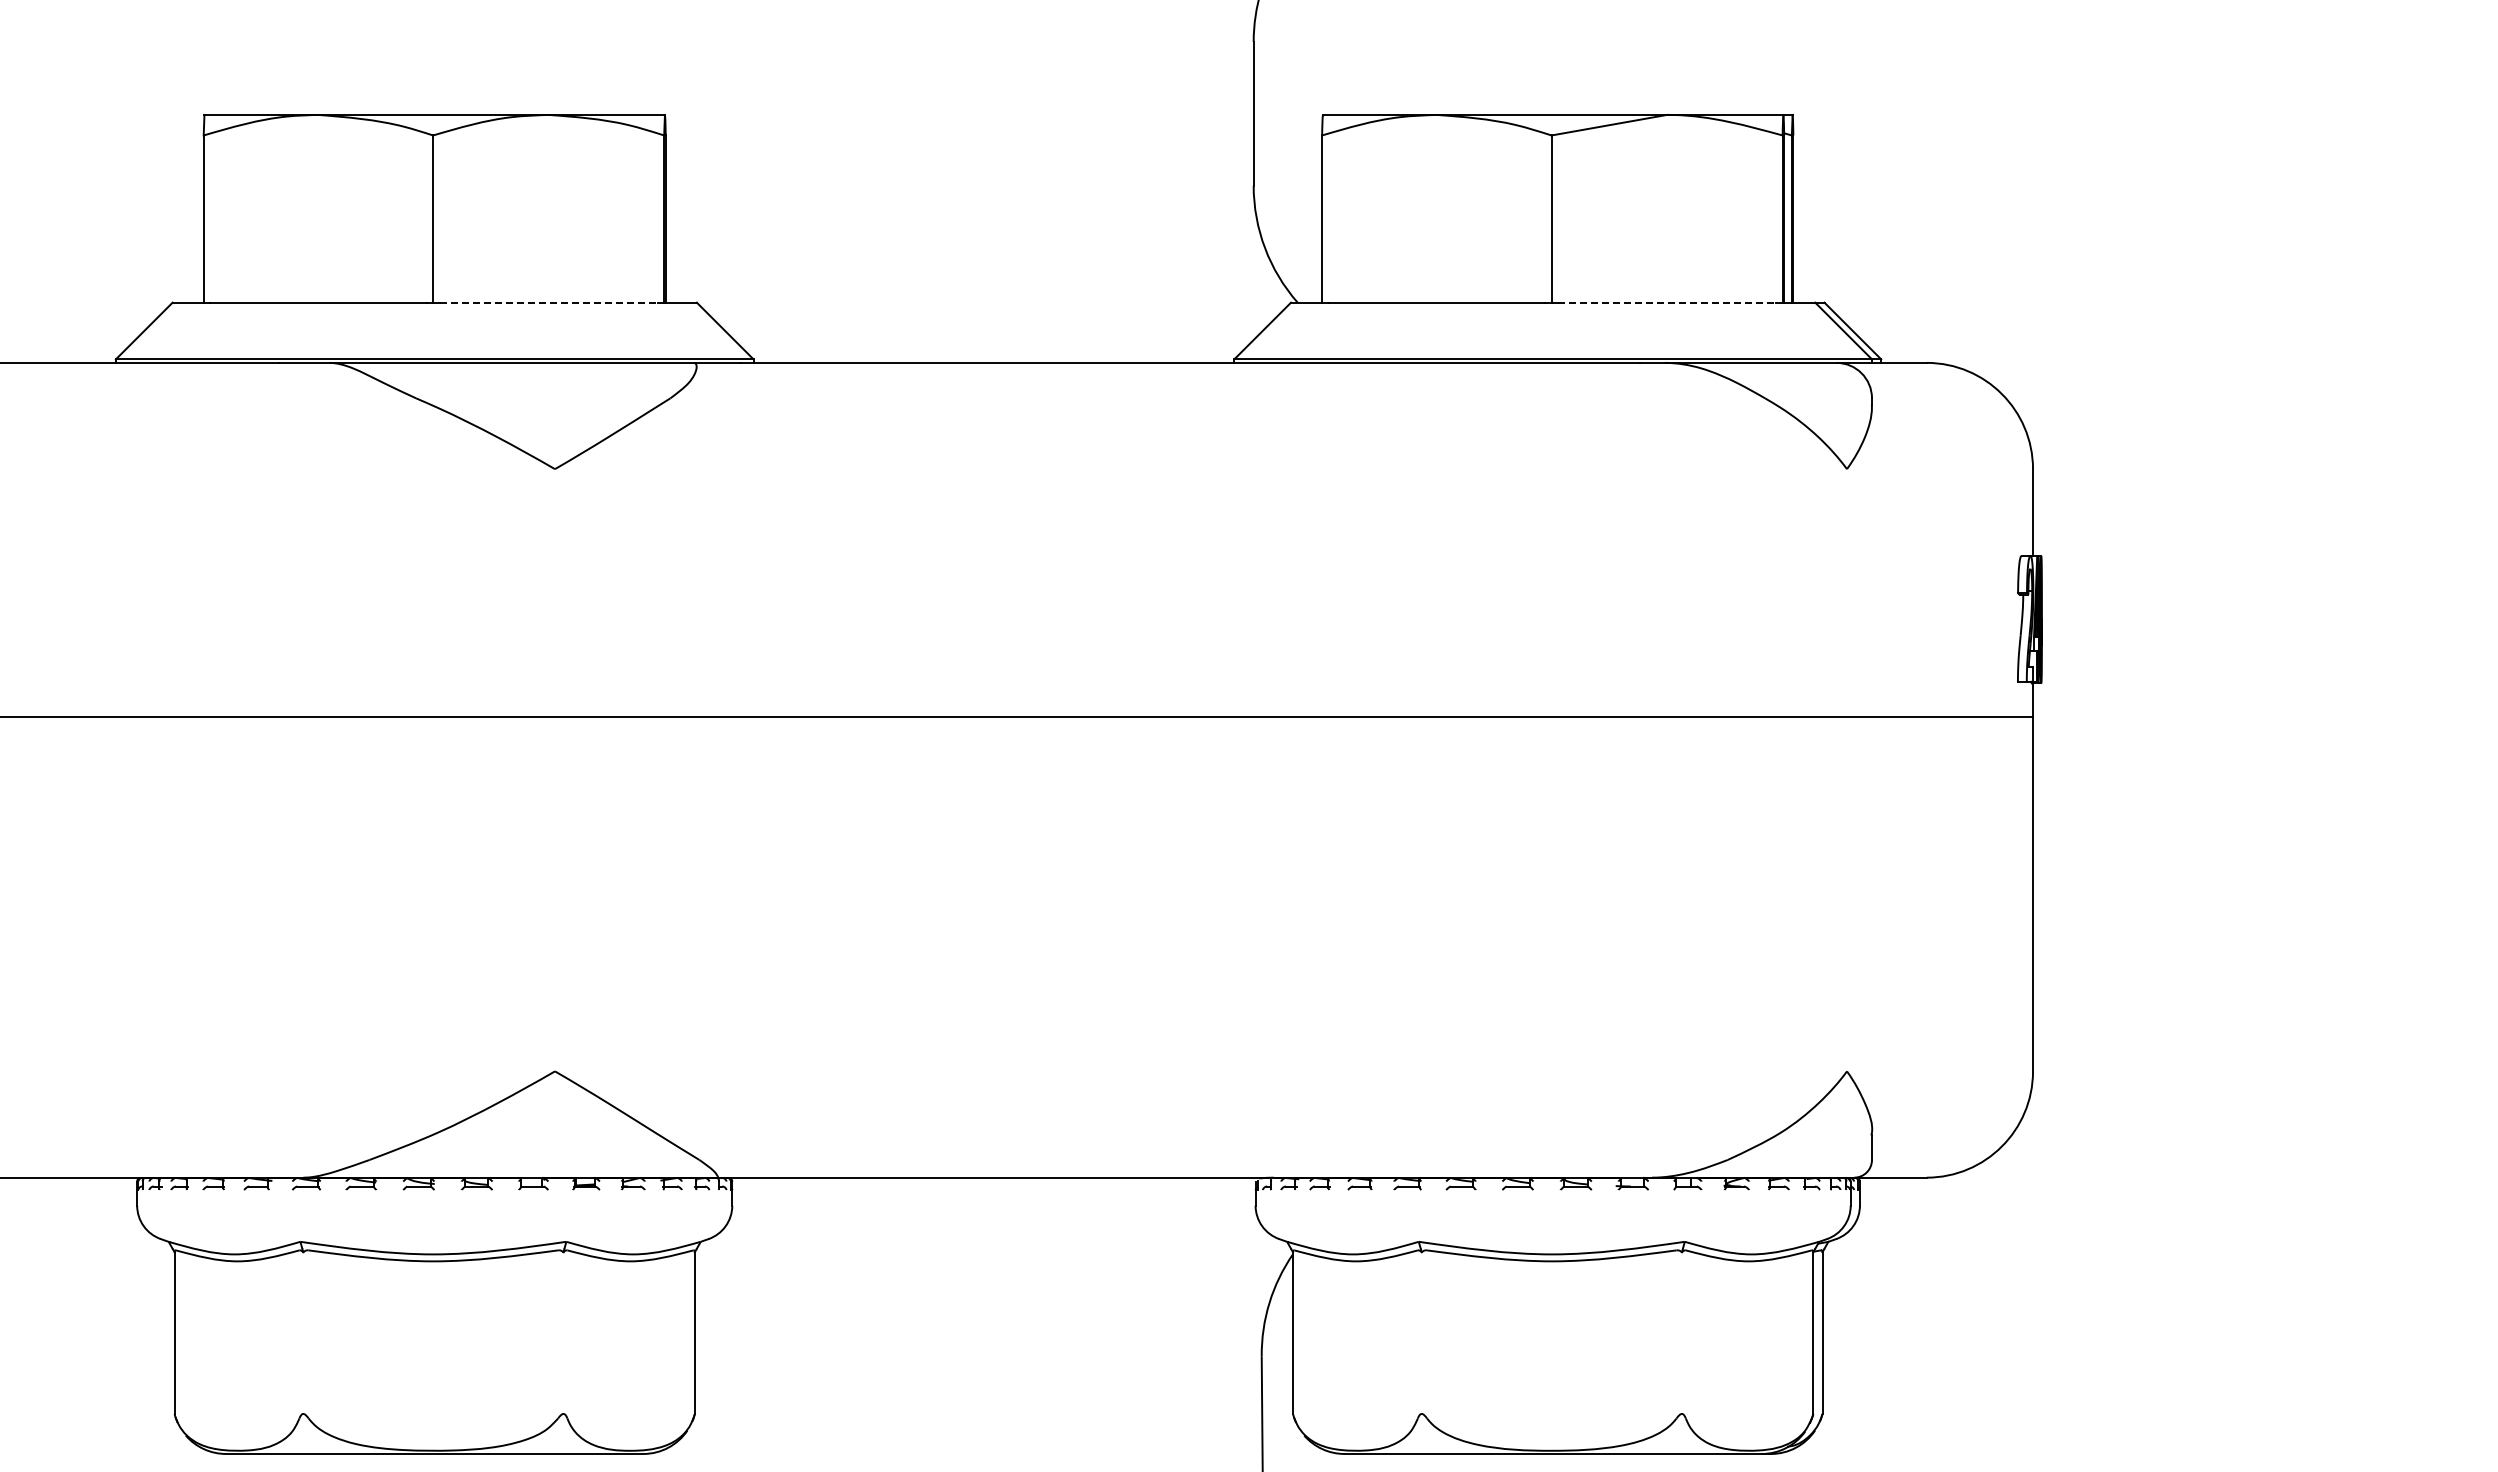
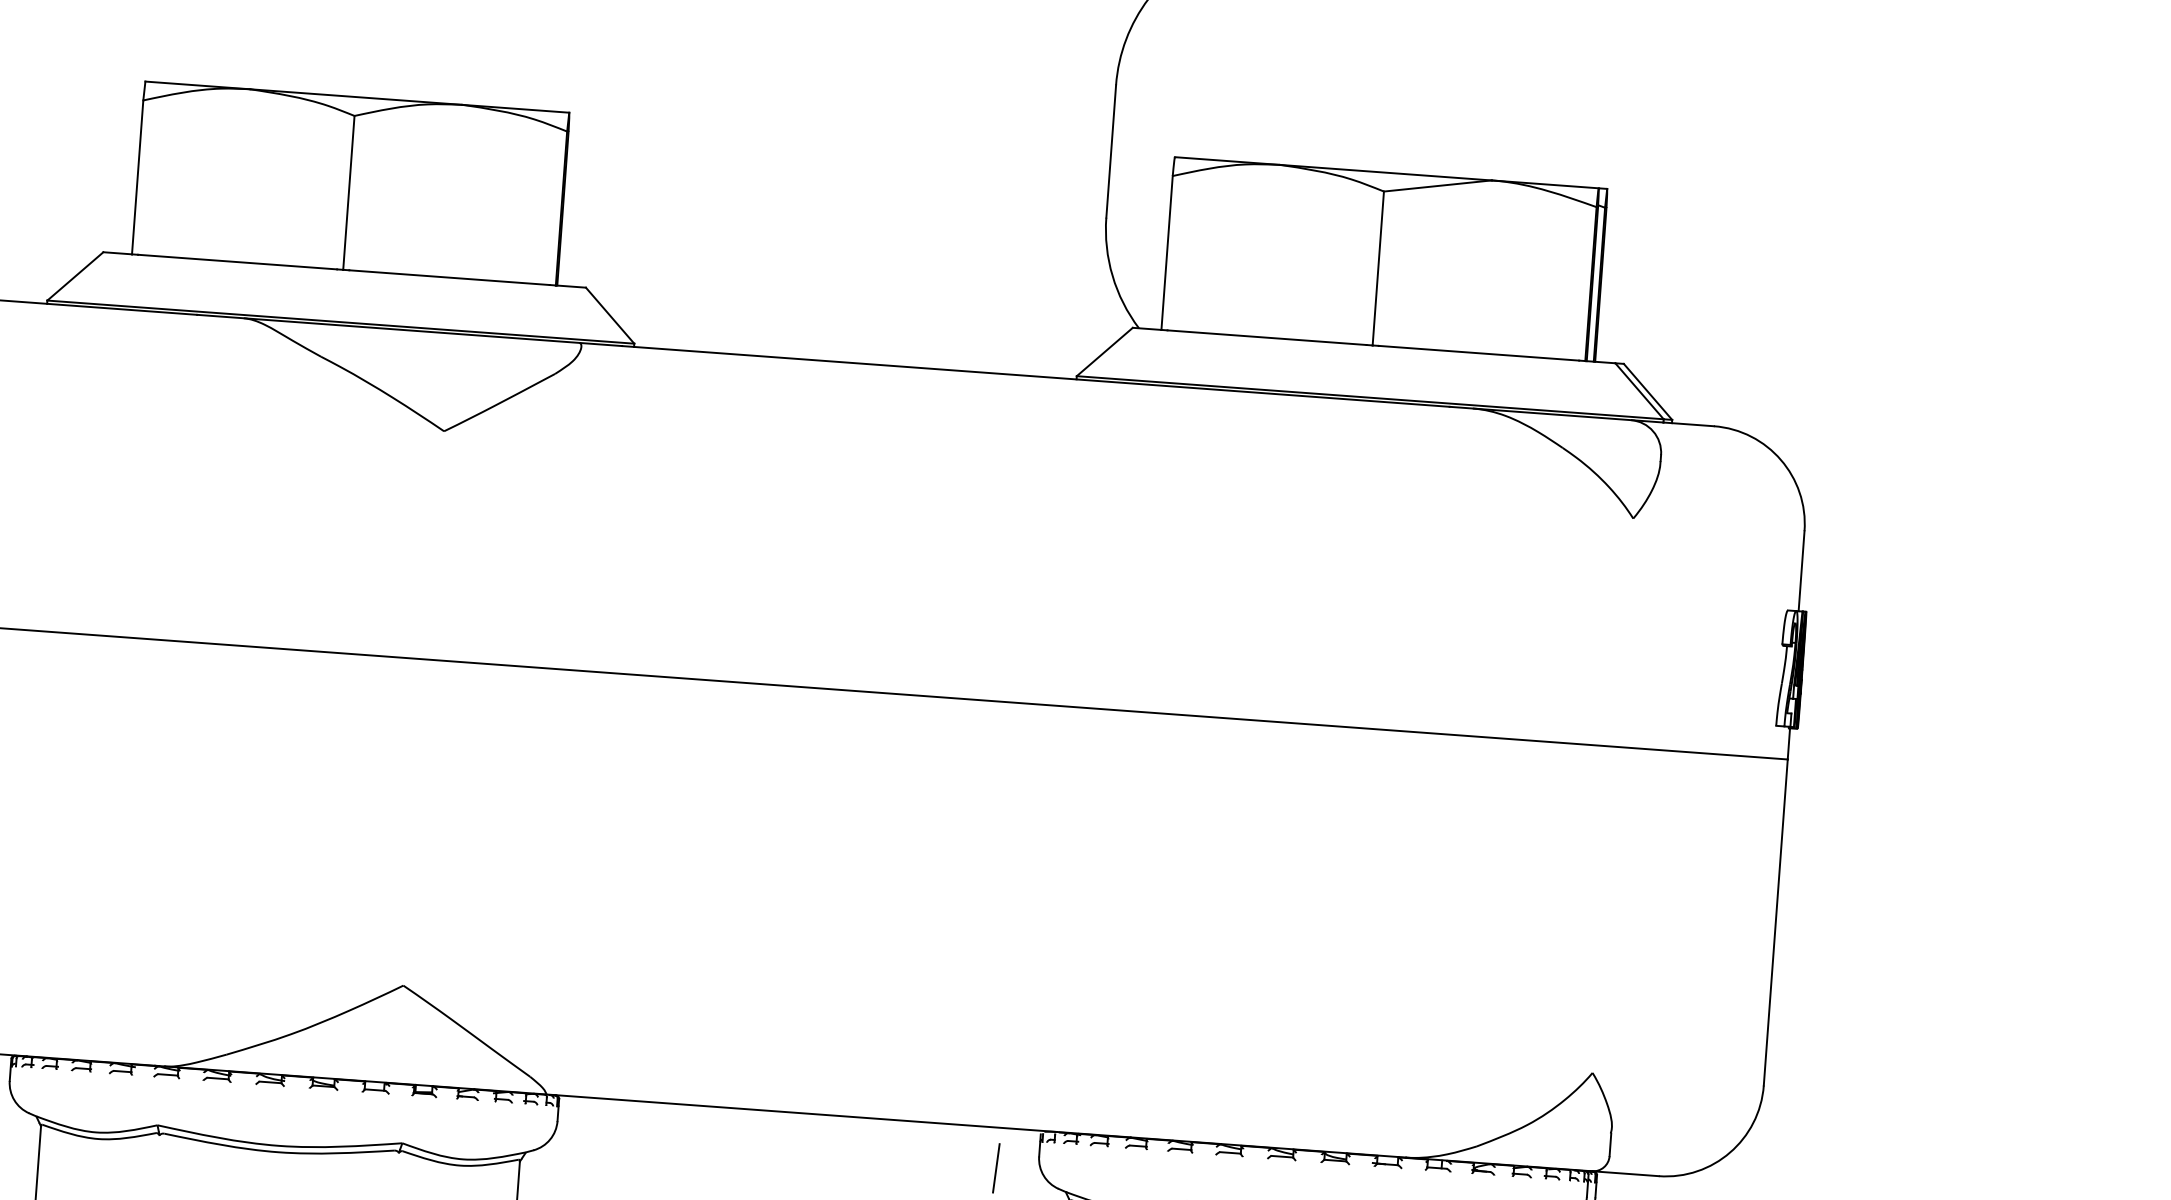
line: (548, 302) -> (449, 277), dashed -> solid
line: (1667, 302) -> (1479, 353), dashed -> solid
line: (1209, 1221) -> (995, 1168), added

